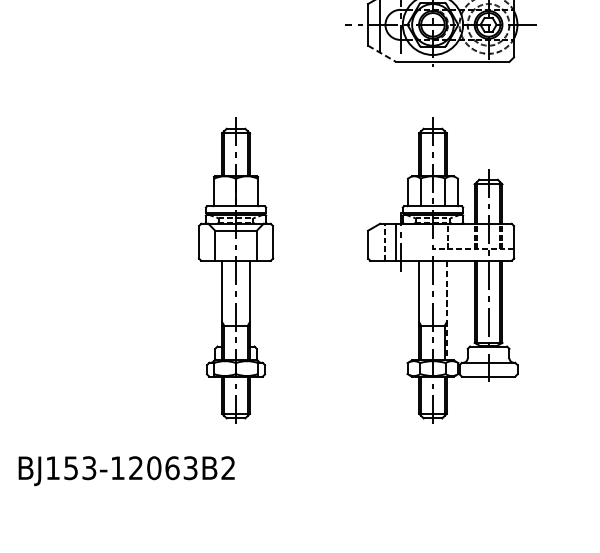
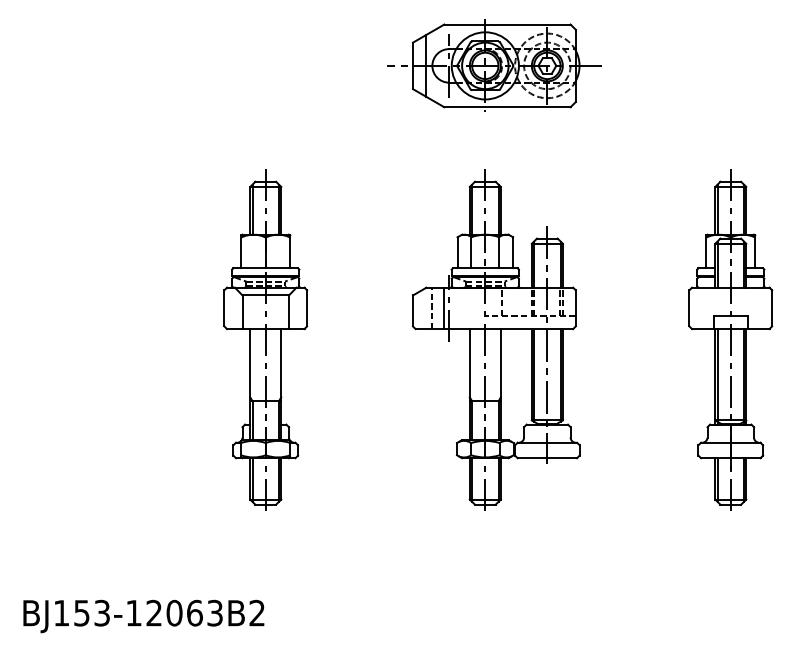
line: (382, 54) -> (429, 98), dashed -> solid
line: (446, 310) -> (500, 384), dashed -> solid
text: (126, 471) -> (143, 616), moved

